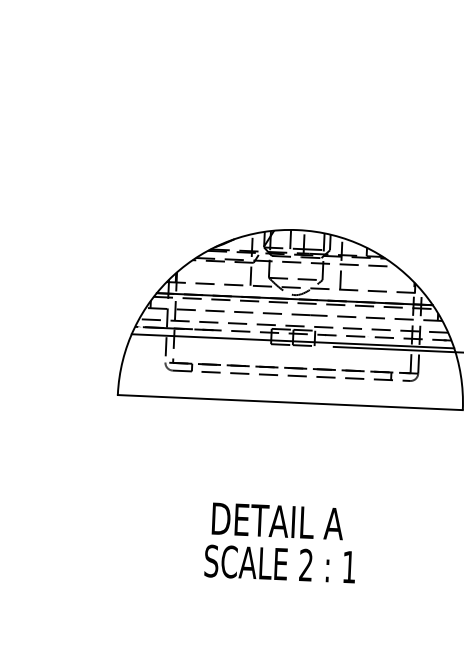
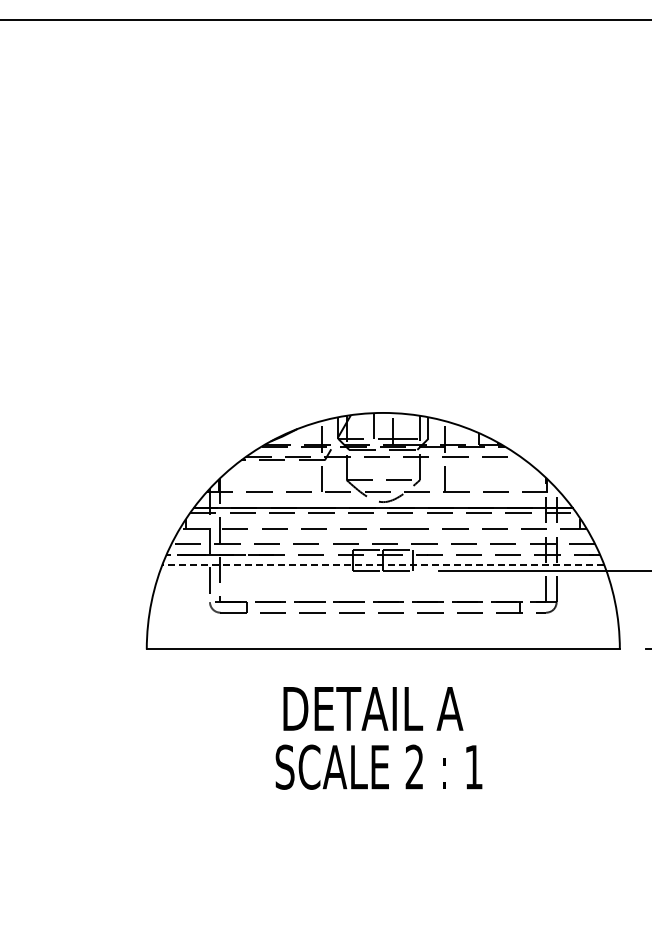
line: (292, 341) -> (382, 565), solid -> dashed
text: (280, 543) -> (378, 738), moved

